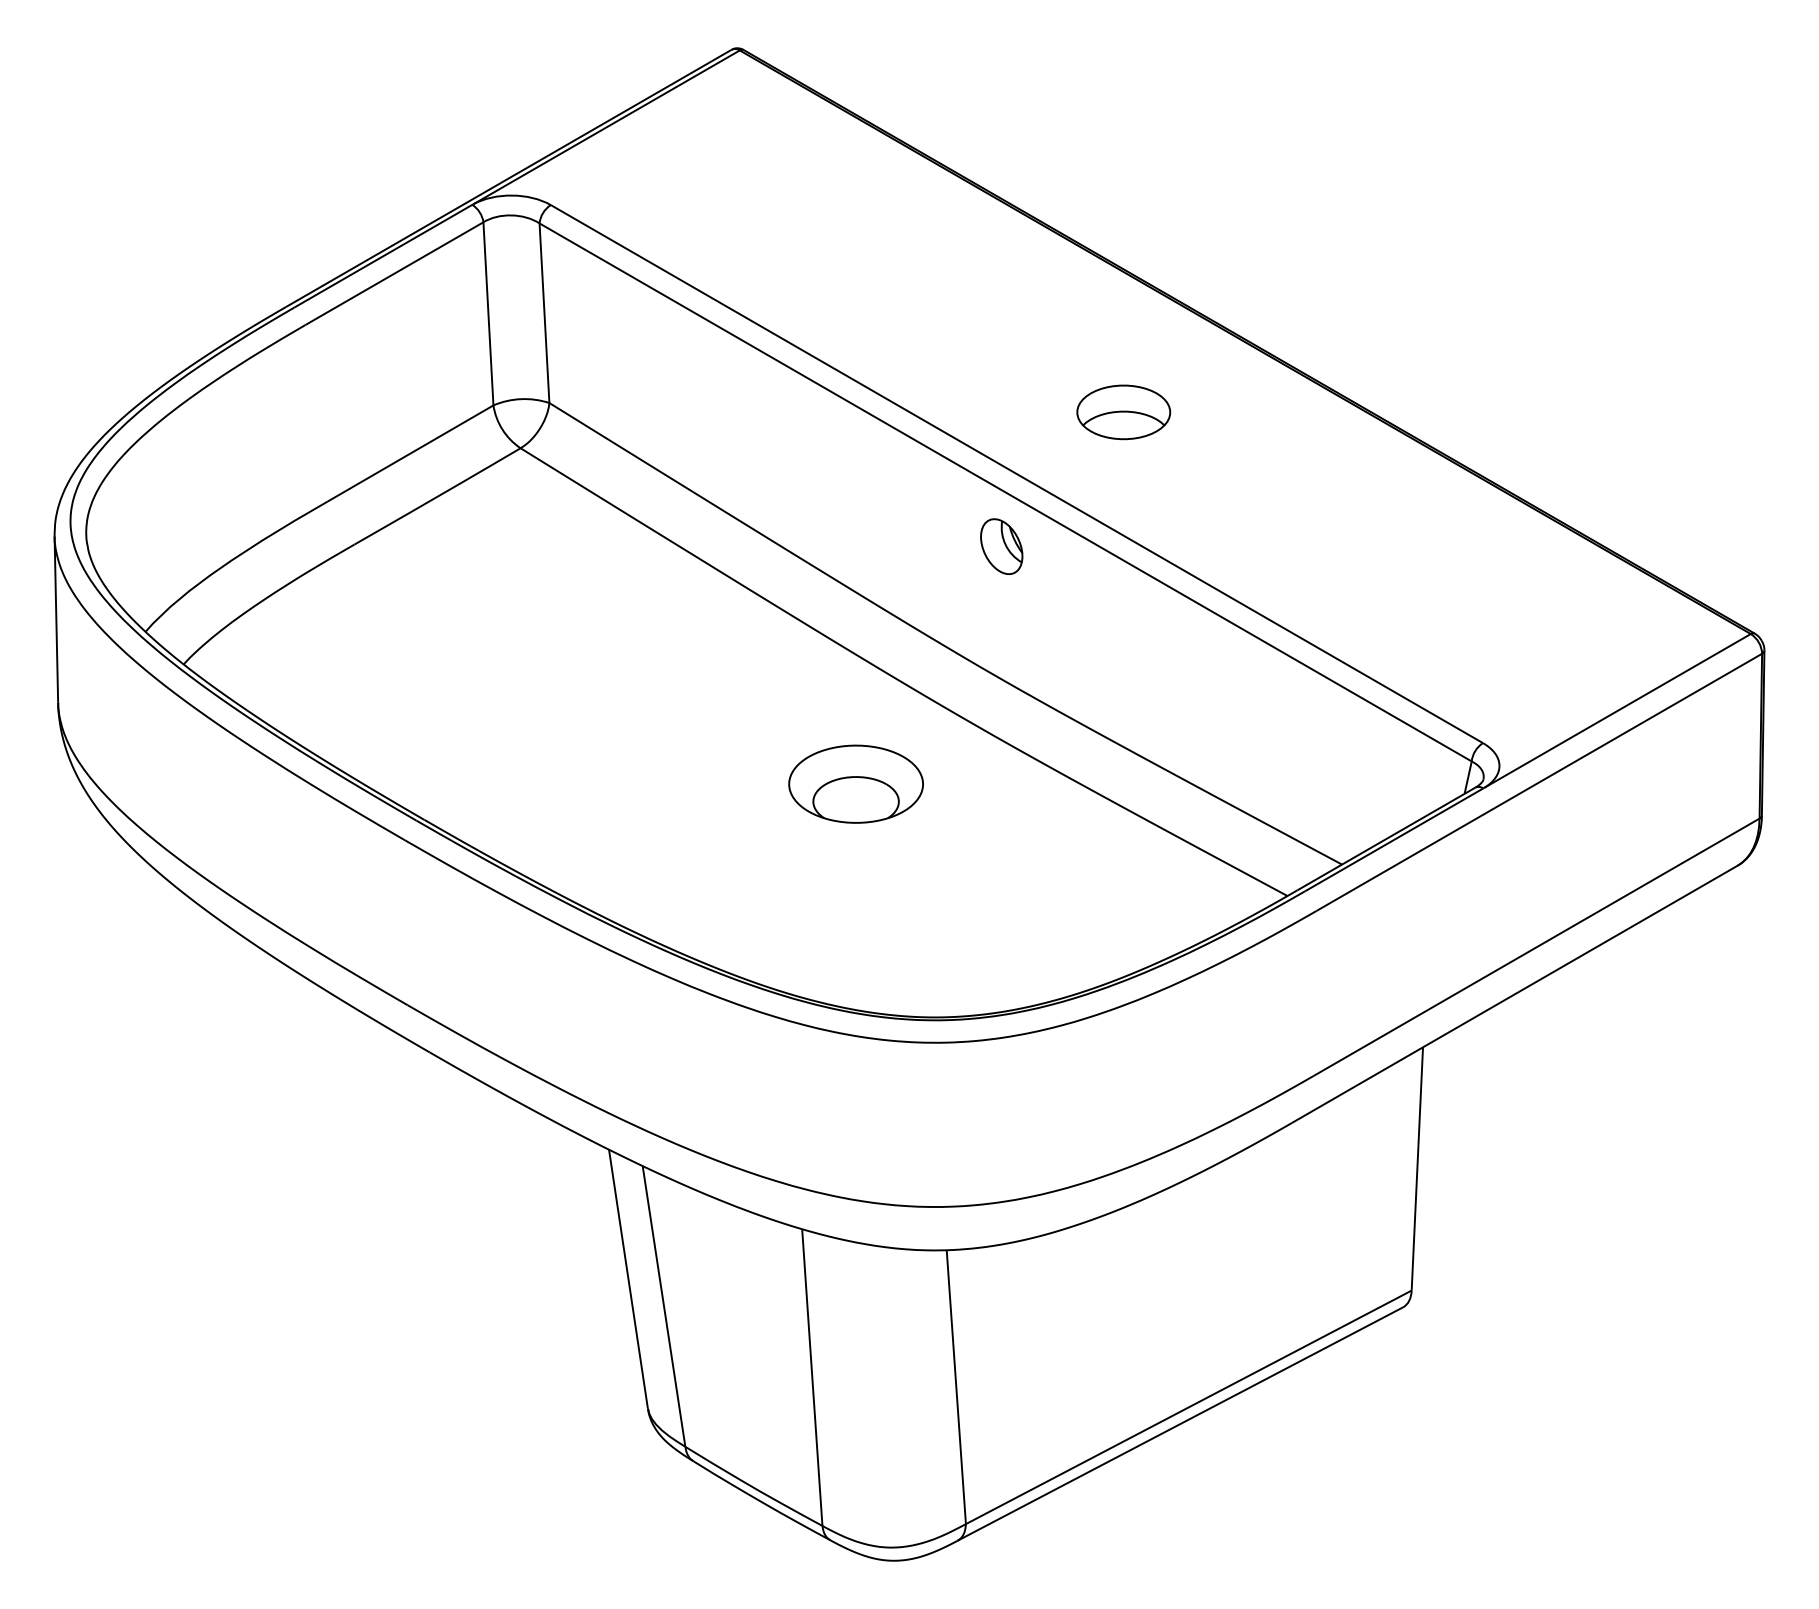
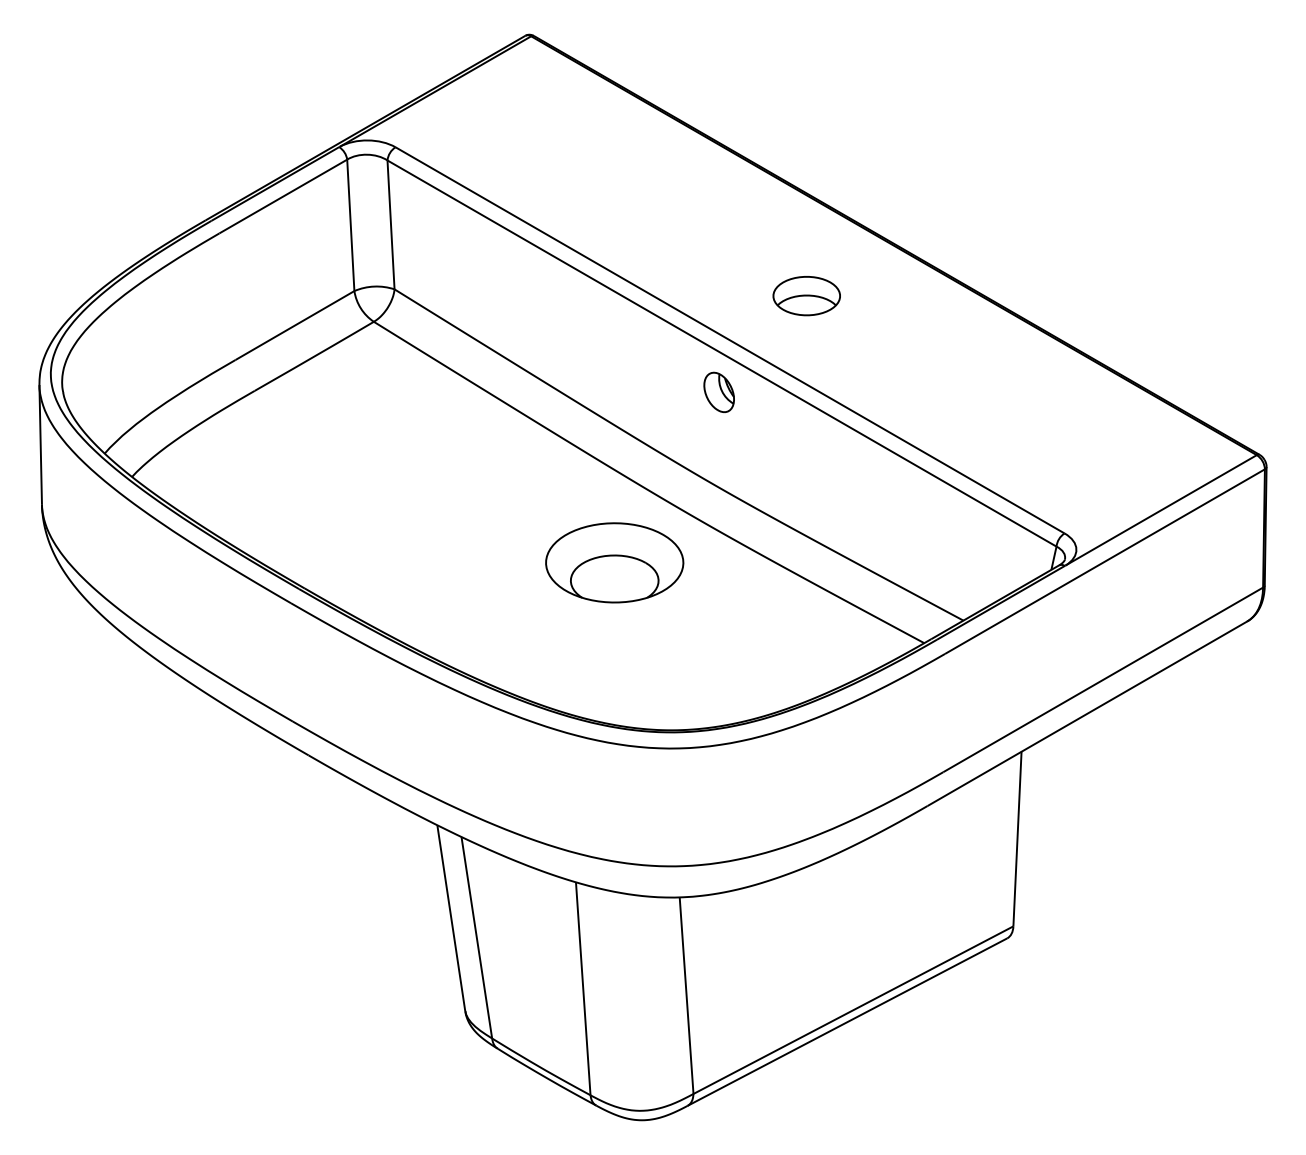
part: (855, 784) -> (614, 563), size x1.43

